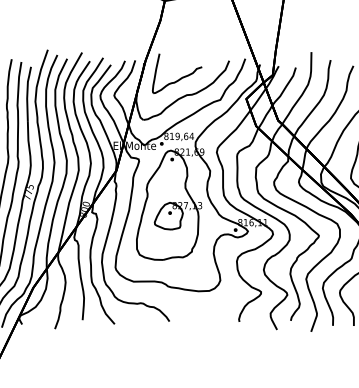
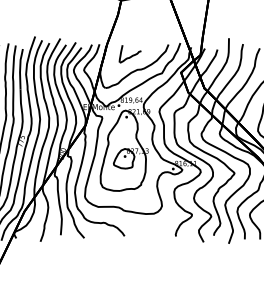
part: (177, 73) -> (130, 53), size x0.6

